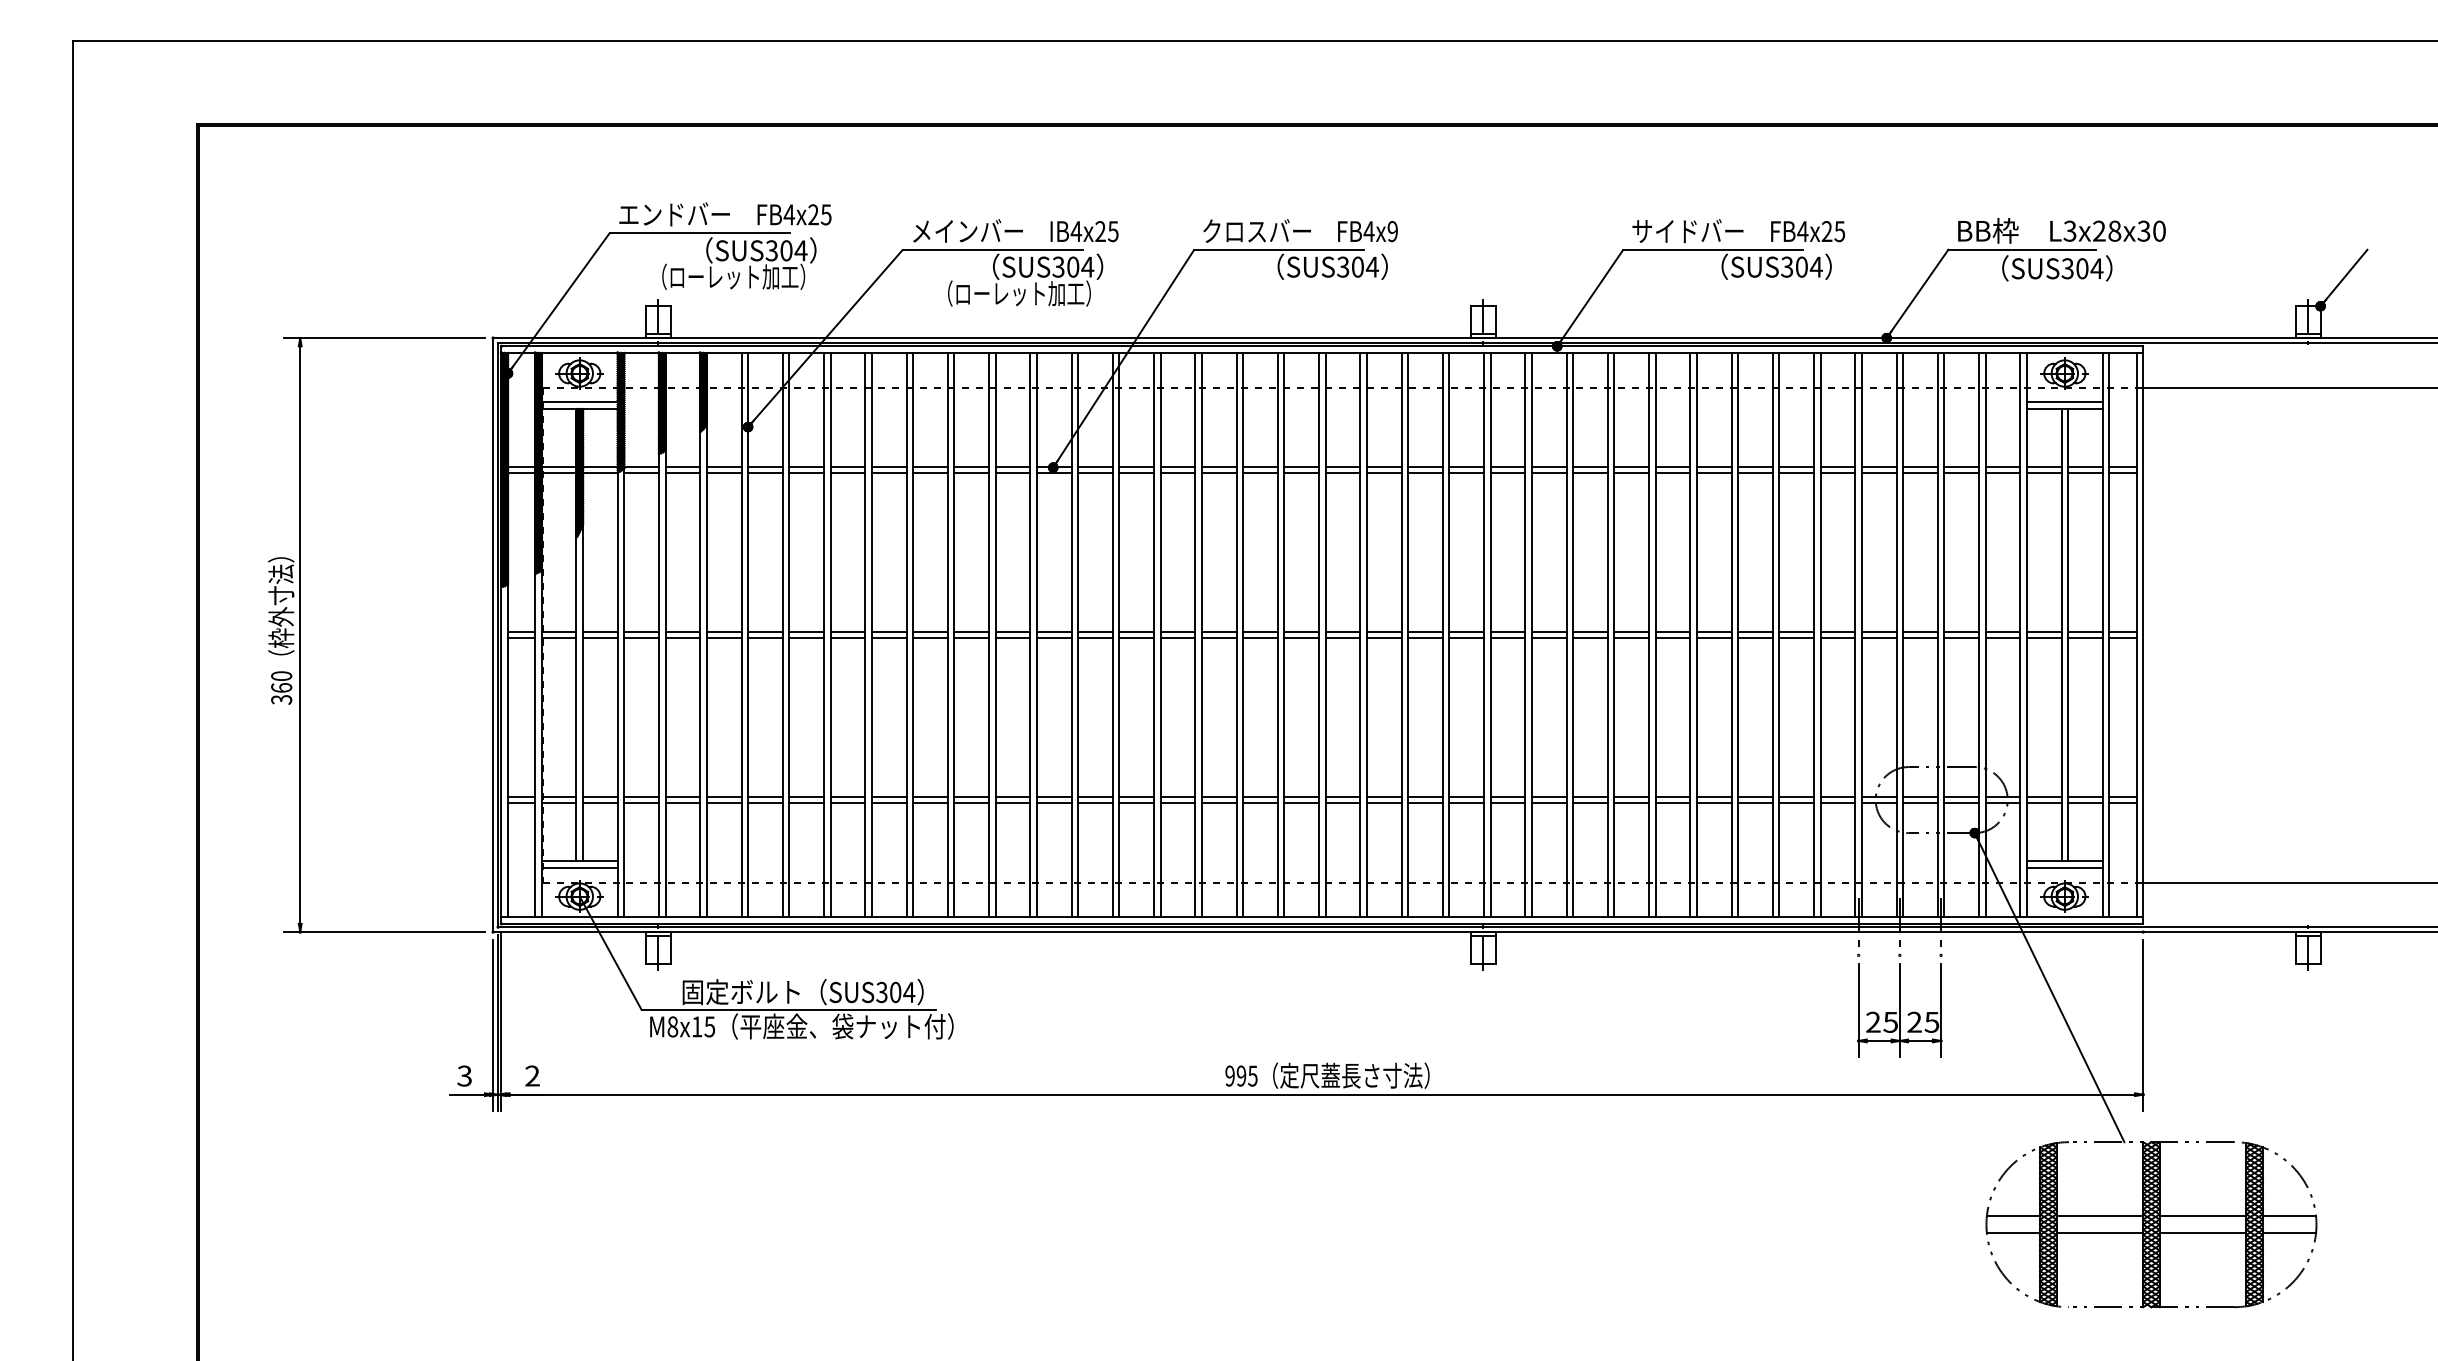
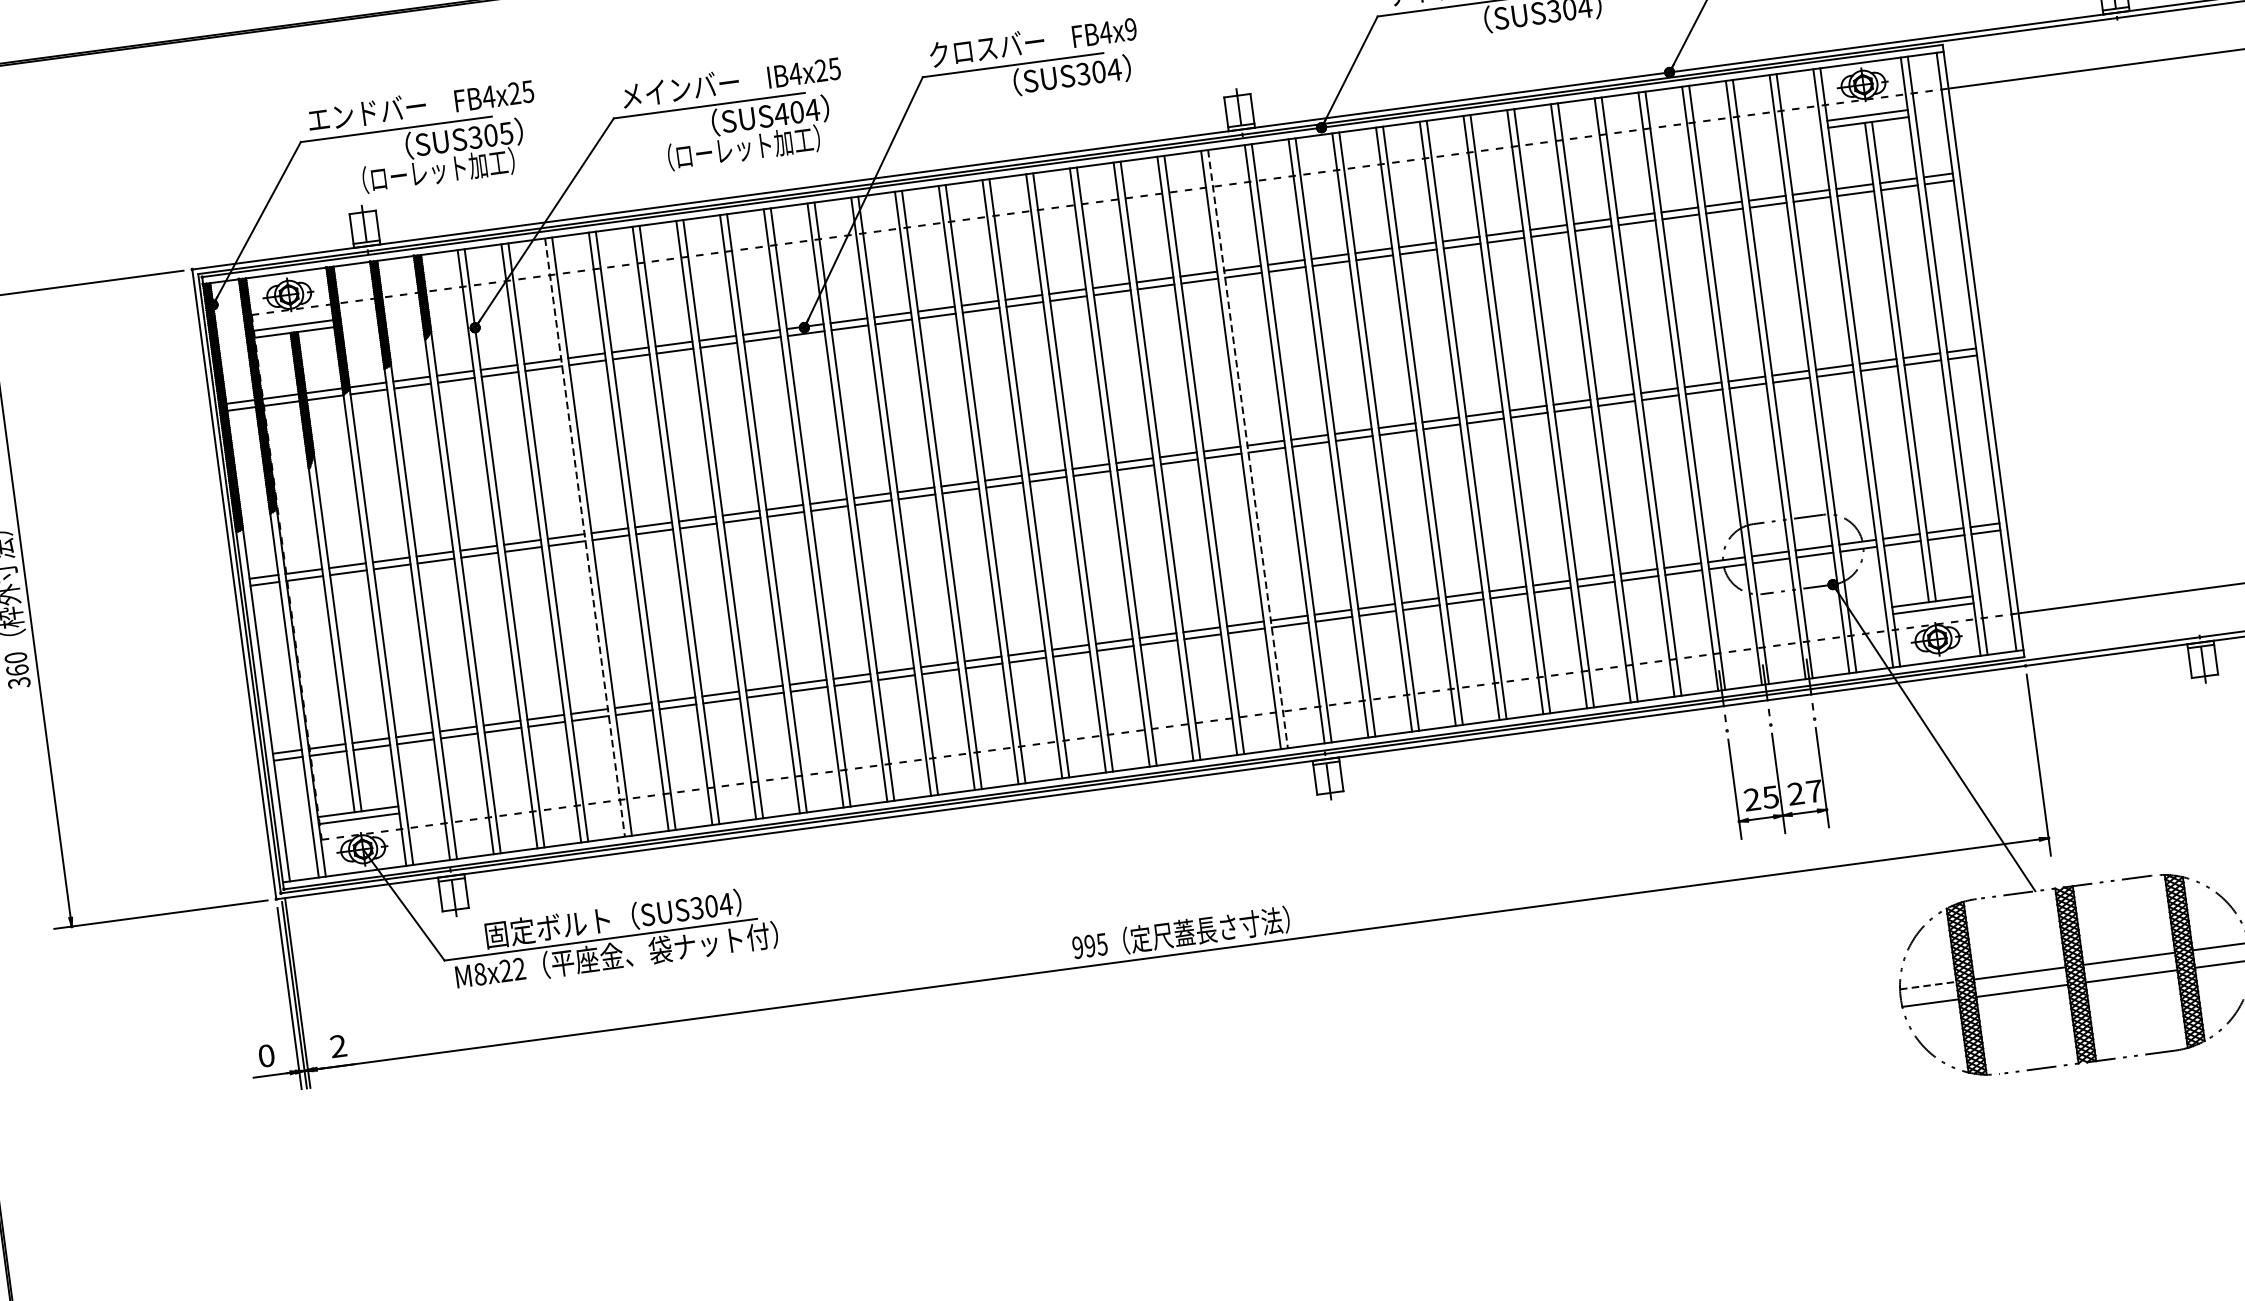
text: (800, 250) -> (505, 133), SUS304 -> SUS305
text: (1058, 266) -> (781, 113), SUS304 -> SUS404
line: (824, 635) -> (585, 537), solid -> dashed
line: (1449, 635) -> (1248, 449), solid -> dashed
text: (1931, 1022) -> (1813, 791), 25 -> 27
text: (703, 1026) -> (512, 969), M8x15 -> M8x22
text: (464, 1075) -> (266, 1055), 3 -> 0
line: (2013, 1216) -> (1928, 985), solid -> dashed

